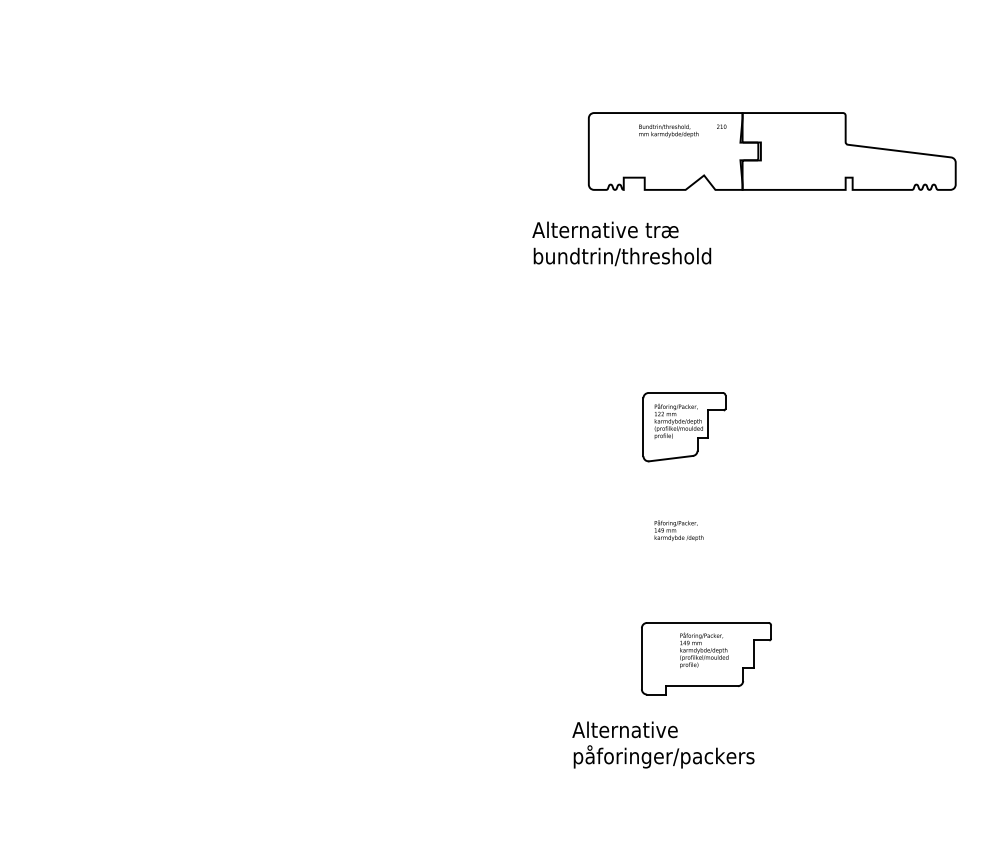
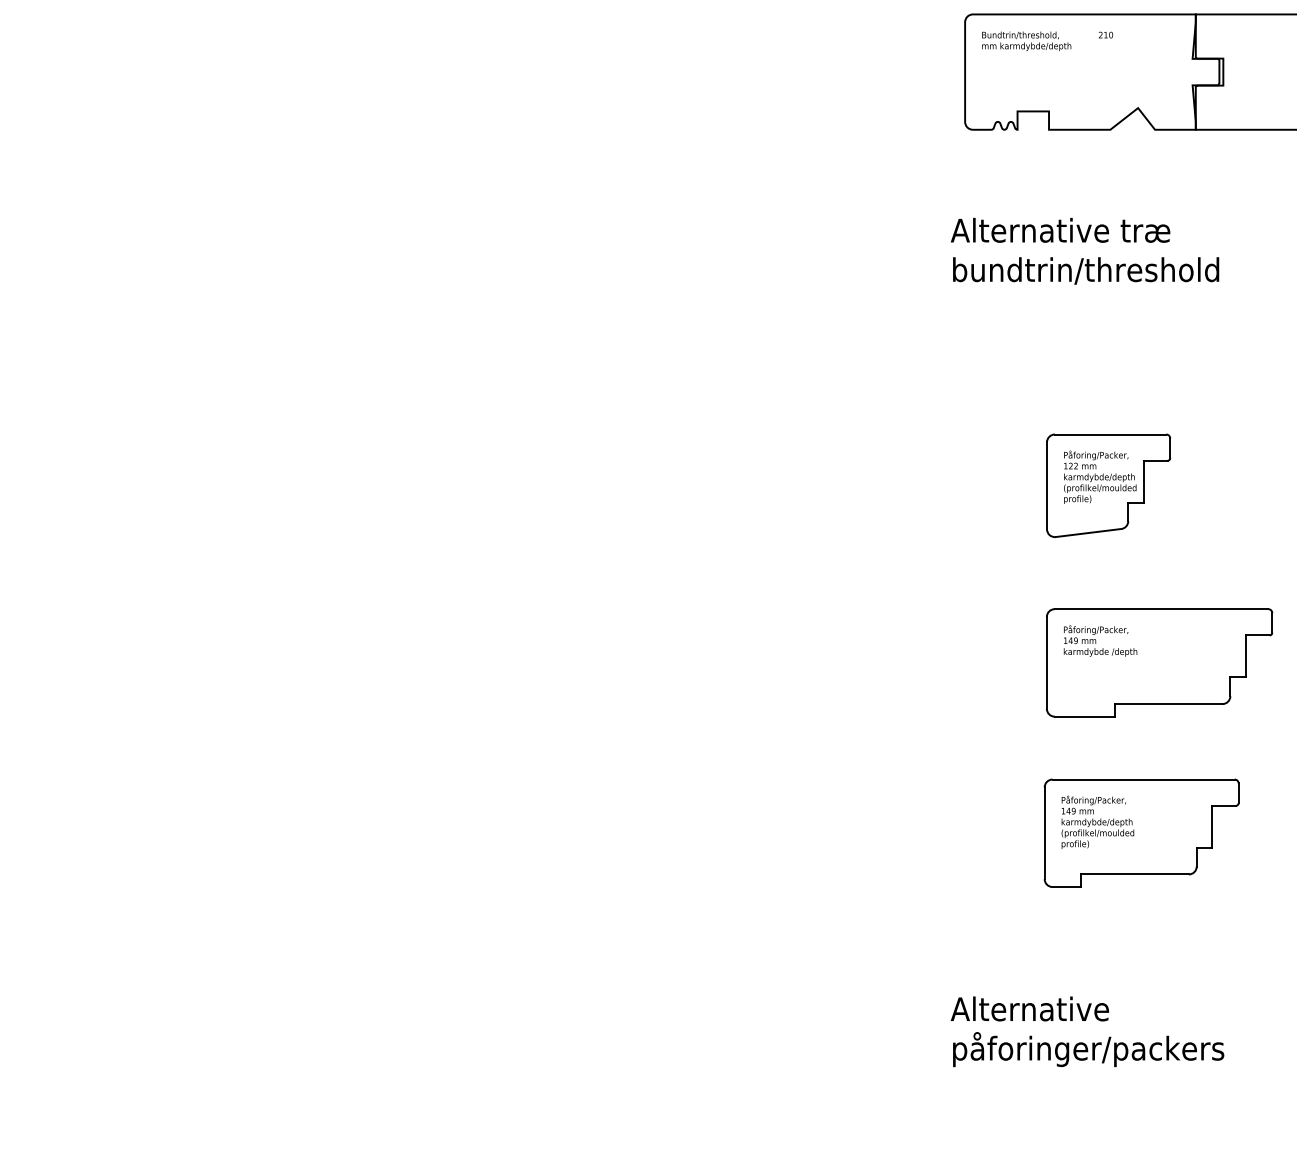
text: (682, 130) -> (1047, 40), moved
text: (621, 243) -> (1084, 250), moved
part: (718, 544) -> (1159, 661), added
text: (704, 650) -> (1098, 822), moved
text: (663, 744) -> (1087, 1030), moved

